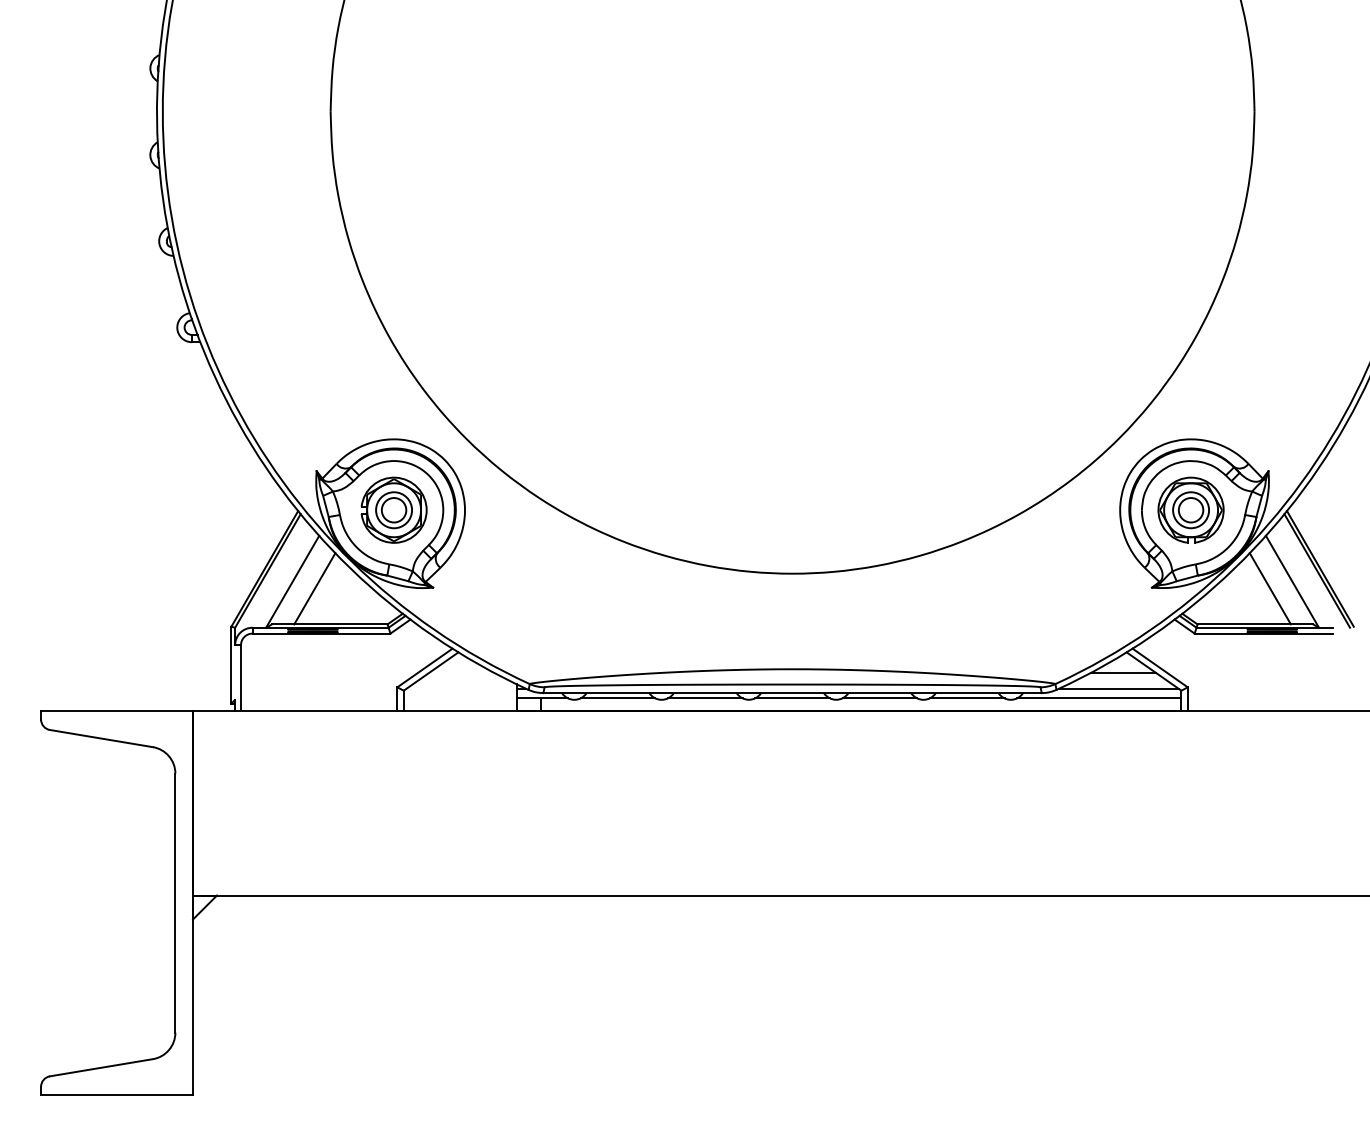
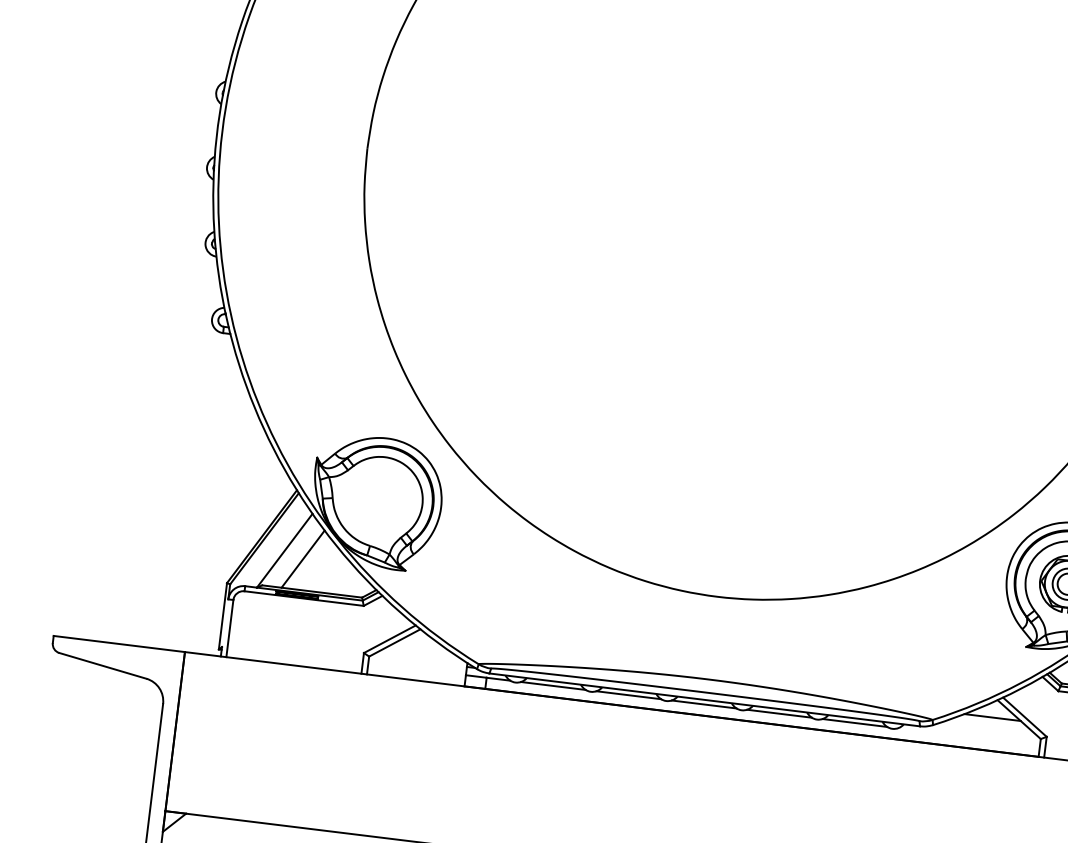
part: (393, 509) -> (379, 499), removed
line: (1118, 688) -> (986, 730), removed
line: (1099, 698) -> (969, 737), removed

